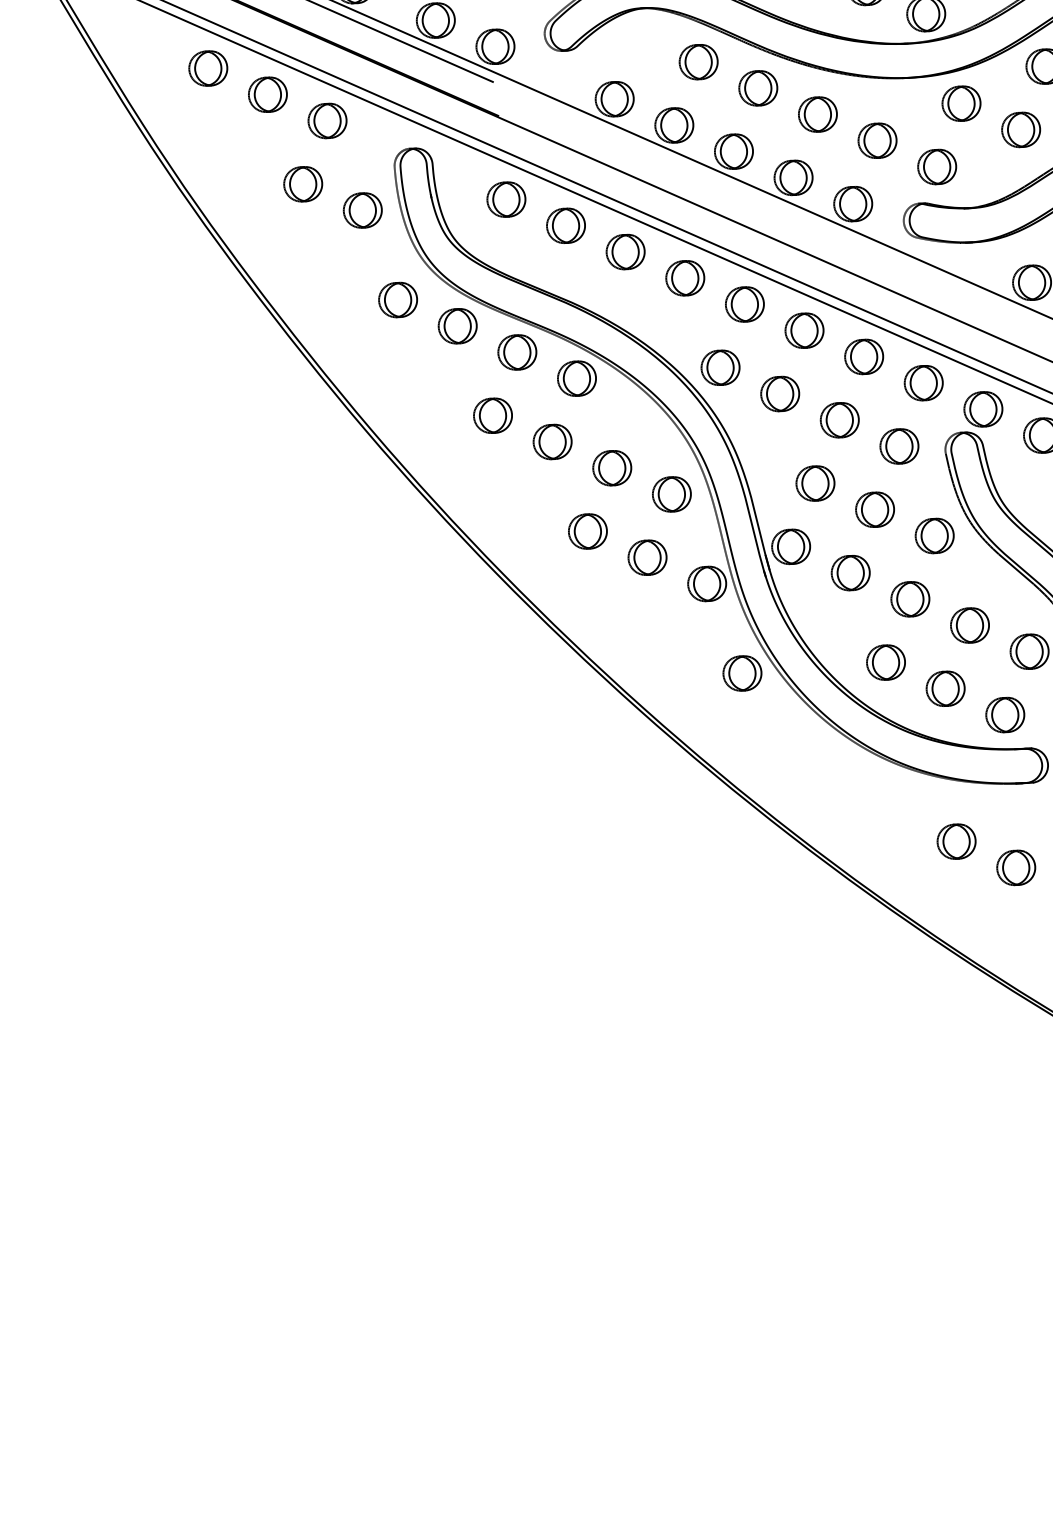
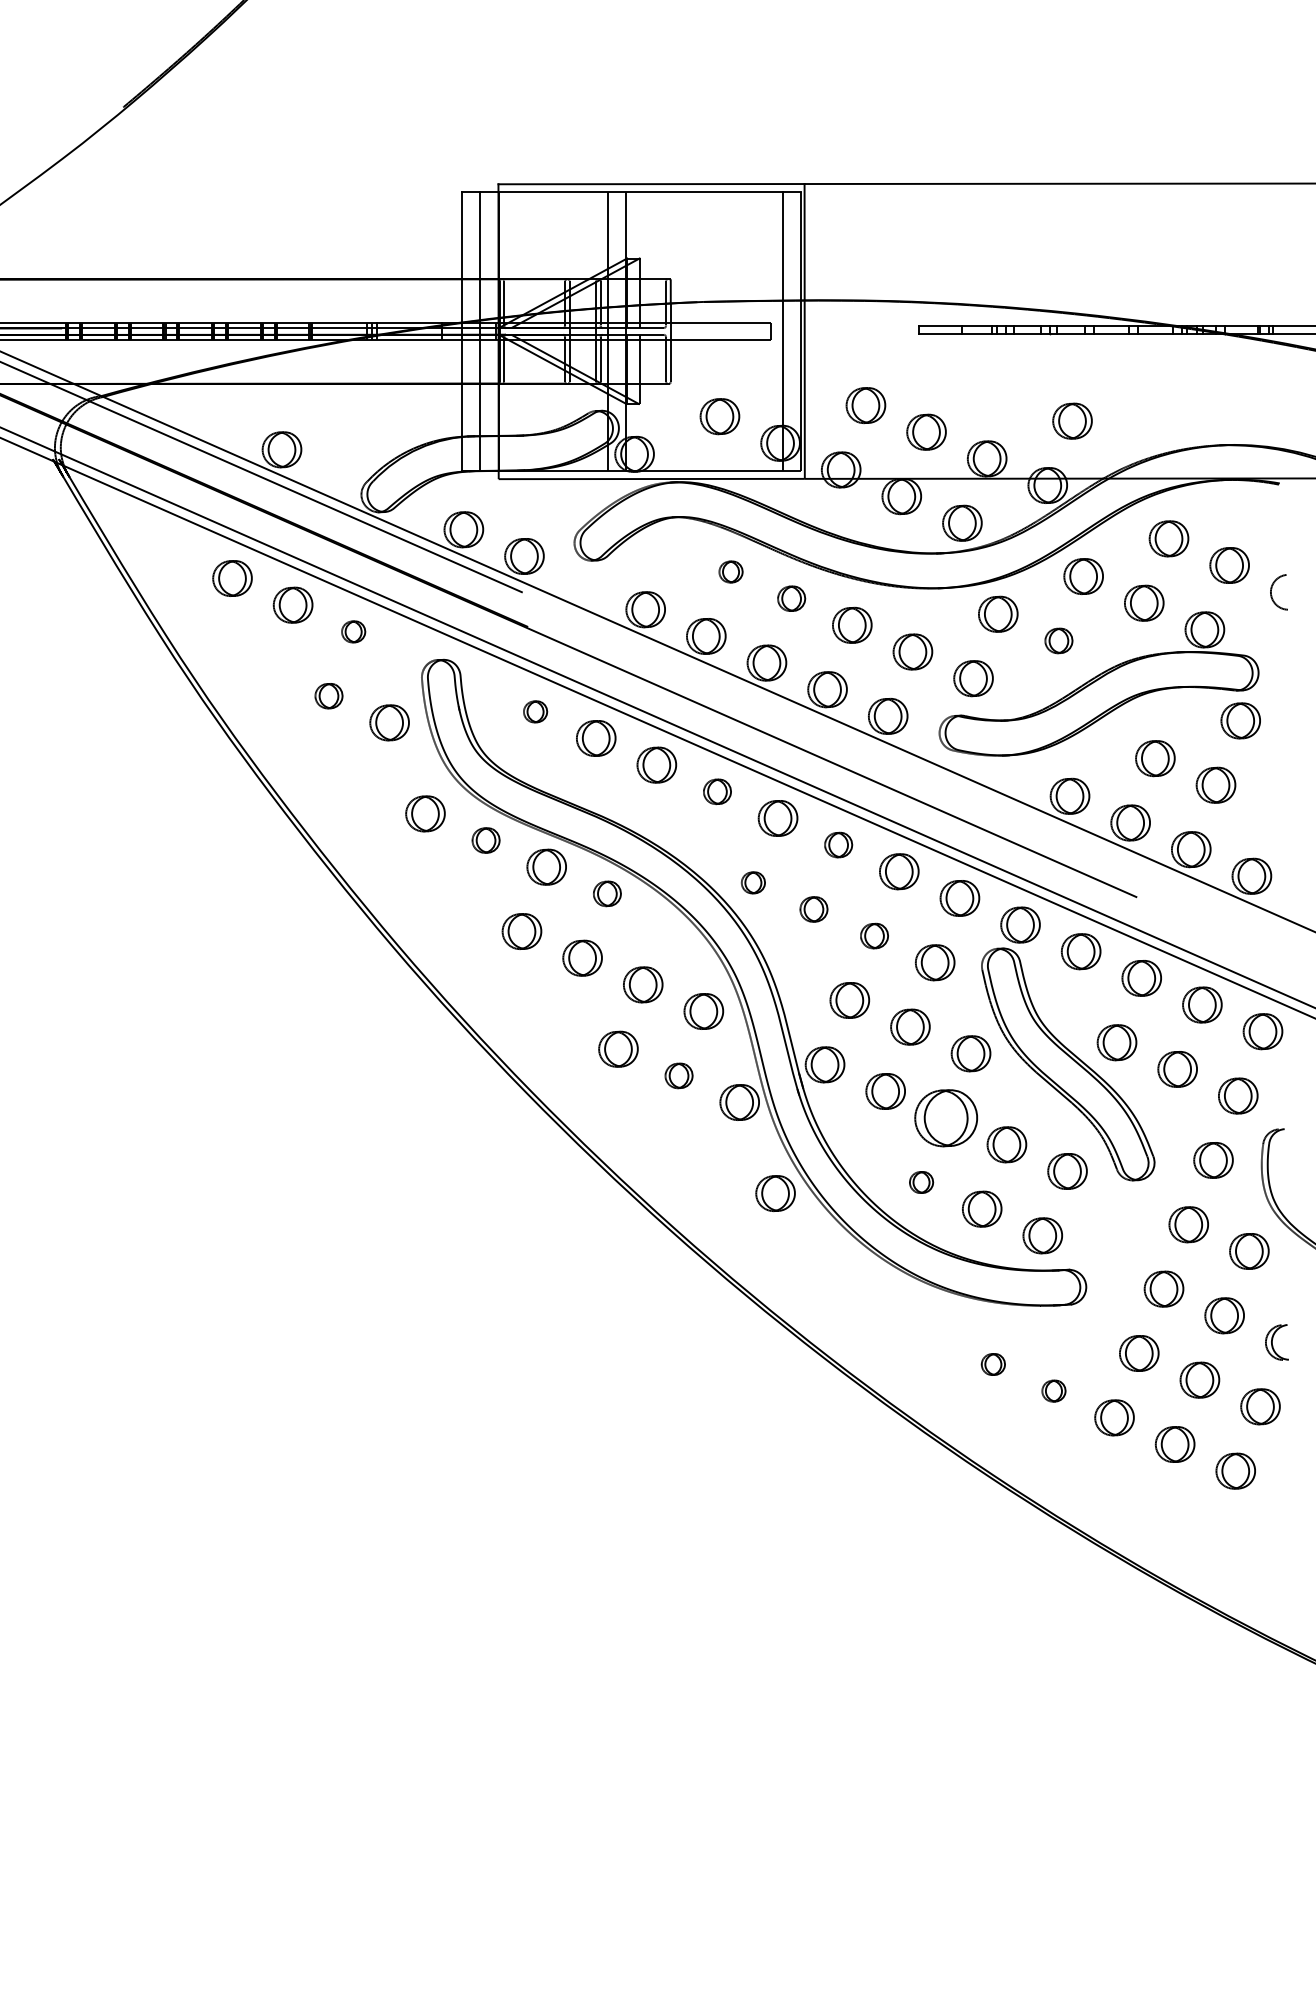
part: (698, 61) -> (730, 571), size x0.6
part: (758, 88) -> (791, 598), size x0.7
part: (327, 120) -> (353, 631), size x0.6
part: (1020, 129) -> (1058, 640), size x0.7
part: (302, 183) -> (328, 695), size x0.7
part: (506, 199) -> (535, 711), size x0.6
part: (685, 278) -> (717, 791), size x0.7
part: (457, 326) -> (485, 840), size x0.7
part: (804, 330) -> (838, 844), size x0.7
part: (720, 367) -> (753, 882), size x0.6
part: (577, 378) -> (607, 893), size x0.7
part: (779, 394) -> (813, 909), size x0.7
part: (839, 419) -> (874, 935), size x0.7
part: (646, 557) -> (678, 1075), size x0.7
part: (910, 598) -> (946, 1117), size x1.6
part: (885, 662) -> (921, 1182), size x0.6
part: (956, 841) -> (993, 1364), size x0.6
part: (1015, 867) -> (1053, 1390), size x0.6

